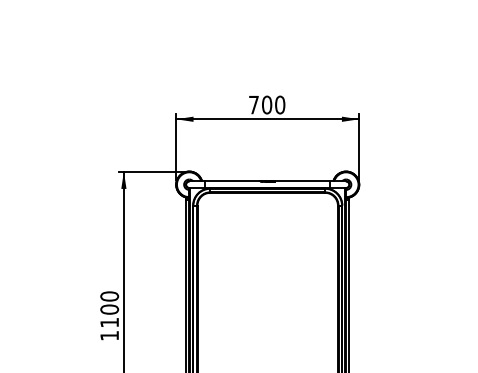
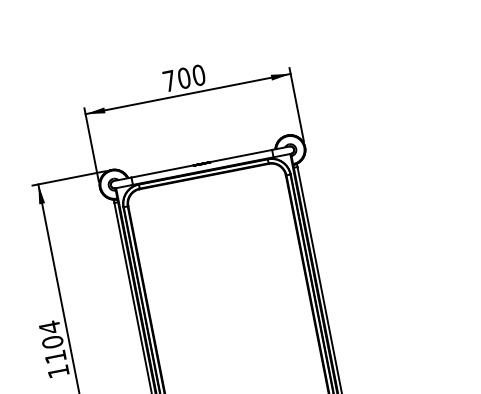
text: (109, 296) -> (49, 327), 1100 -> 1104

